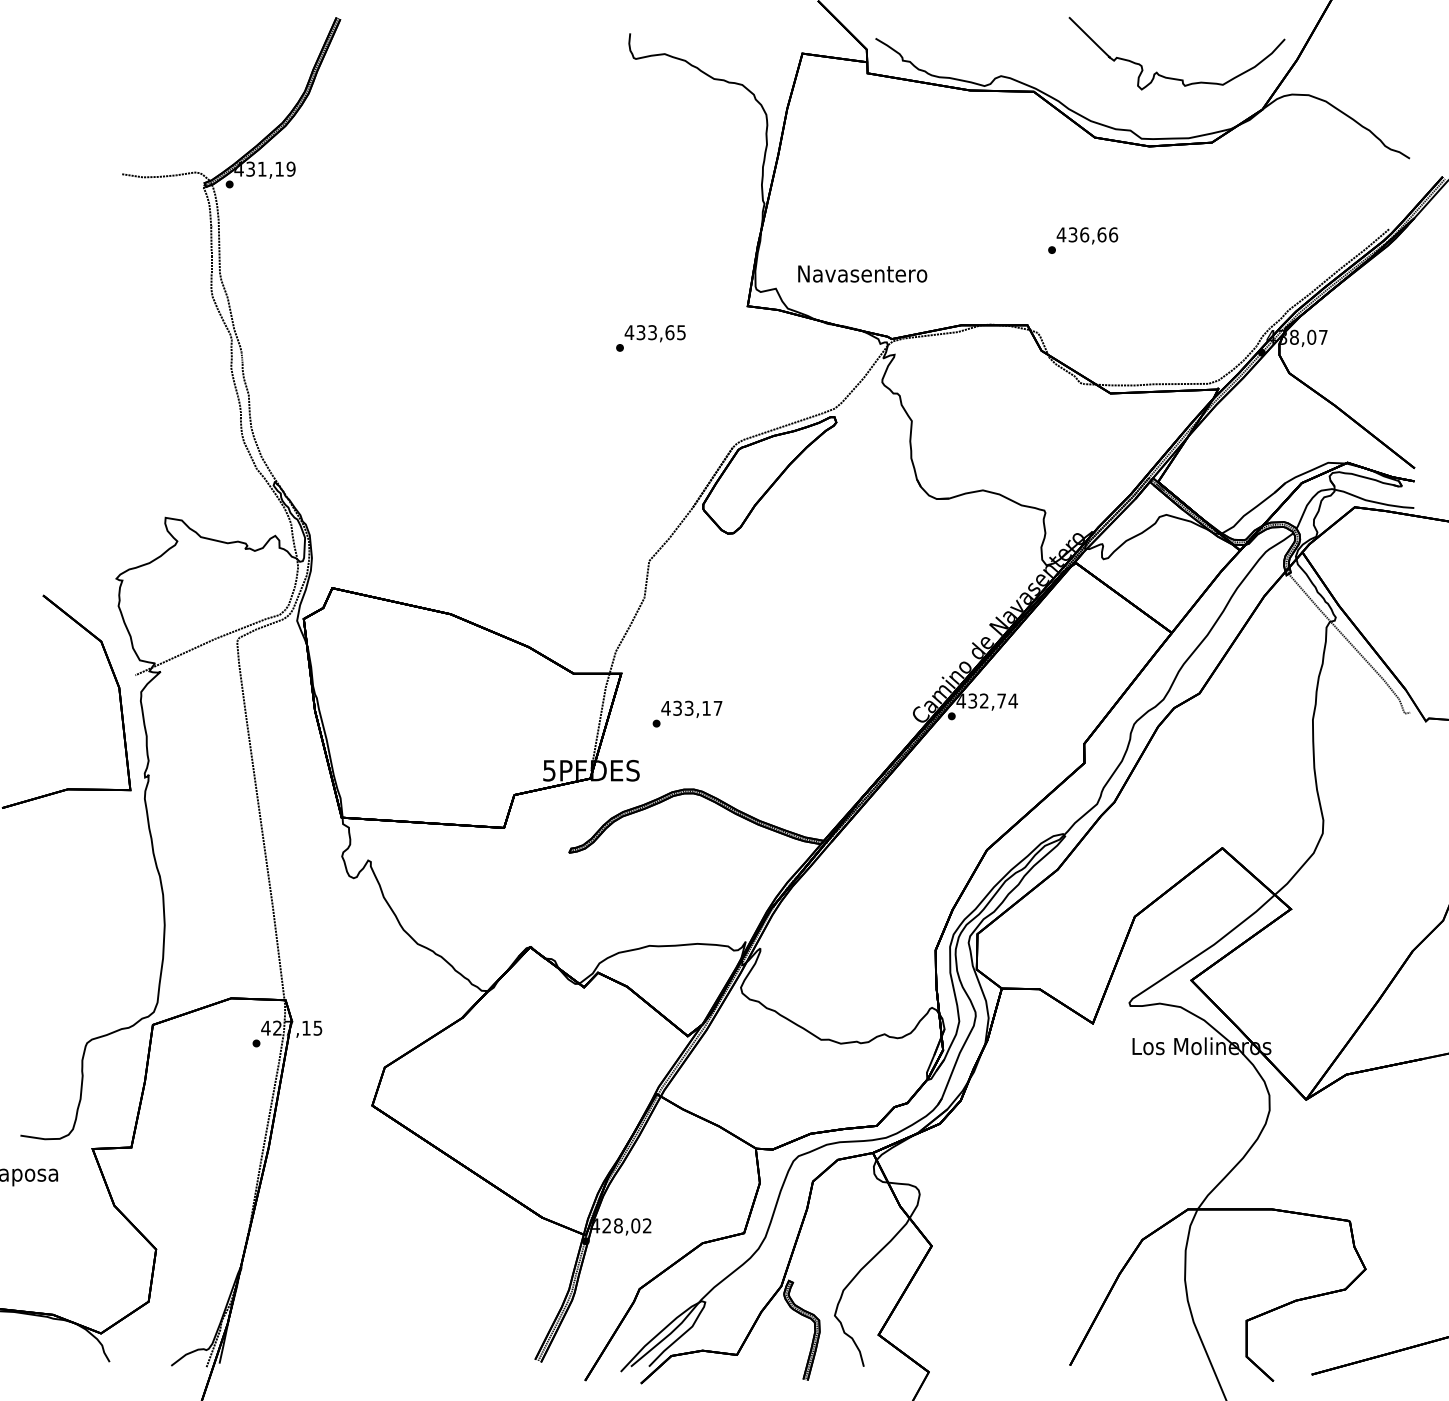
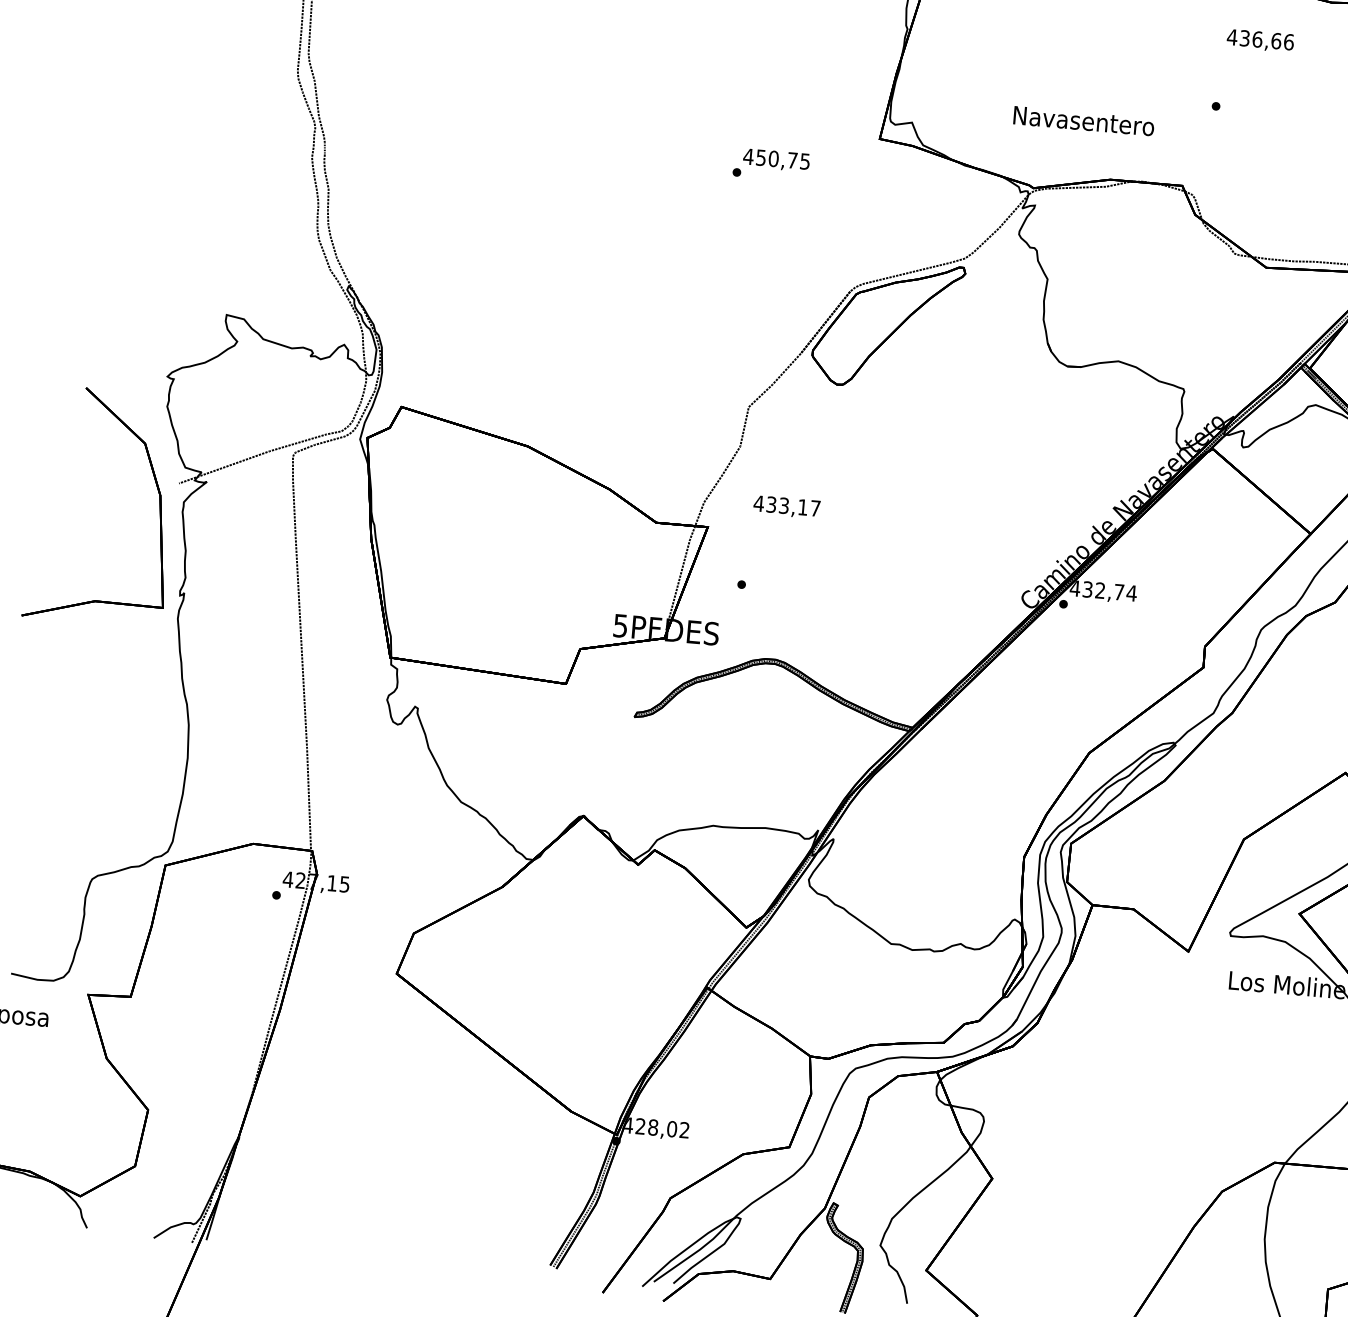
text: (1087, 235) -> (1260, 40), moved
text: (862, 273) -> (1083, 120), moved
text: (655, 332) -> (776, 158), 433,65 -> 450,75
text: (691, 708) -> (786, 506), moved

